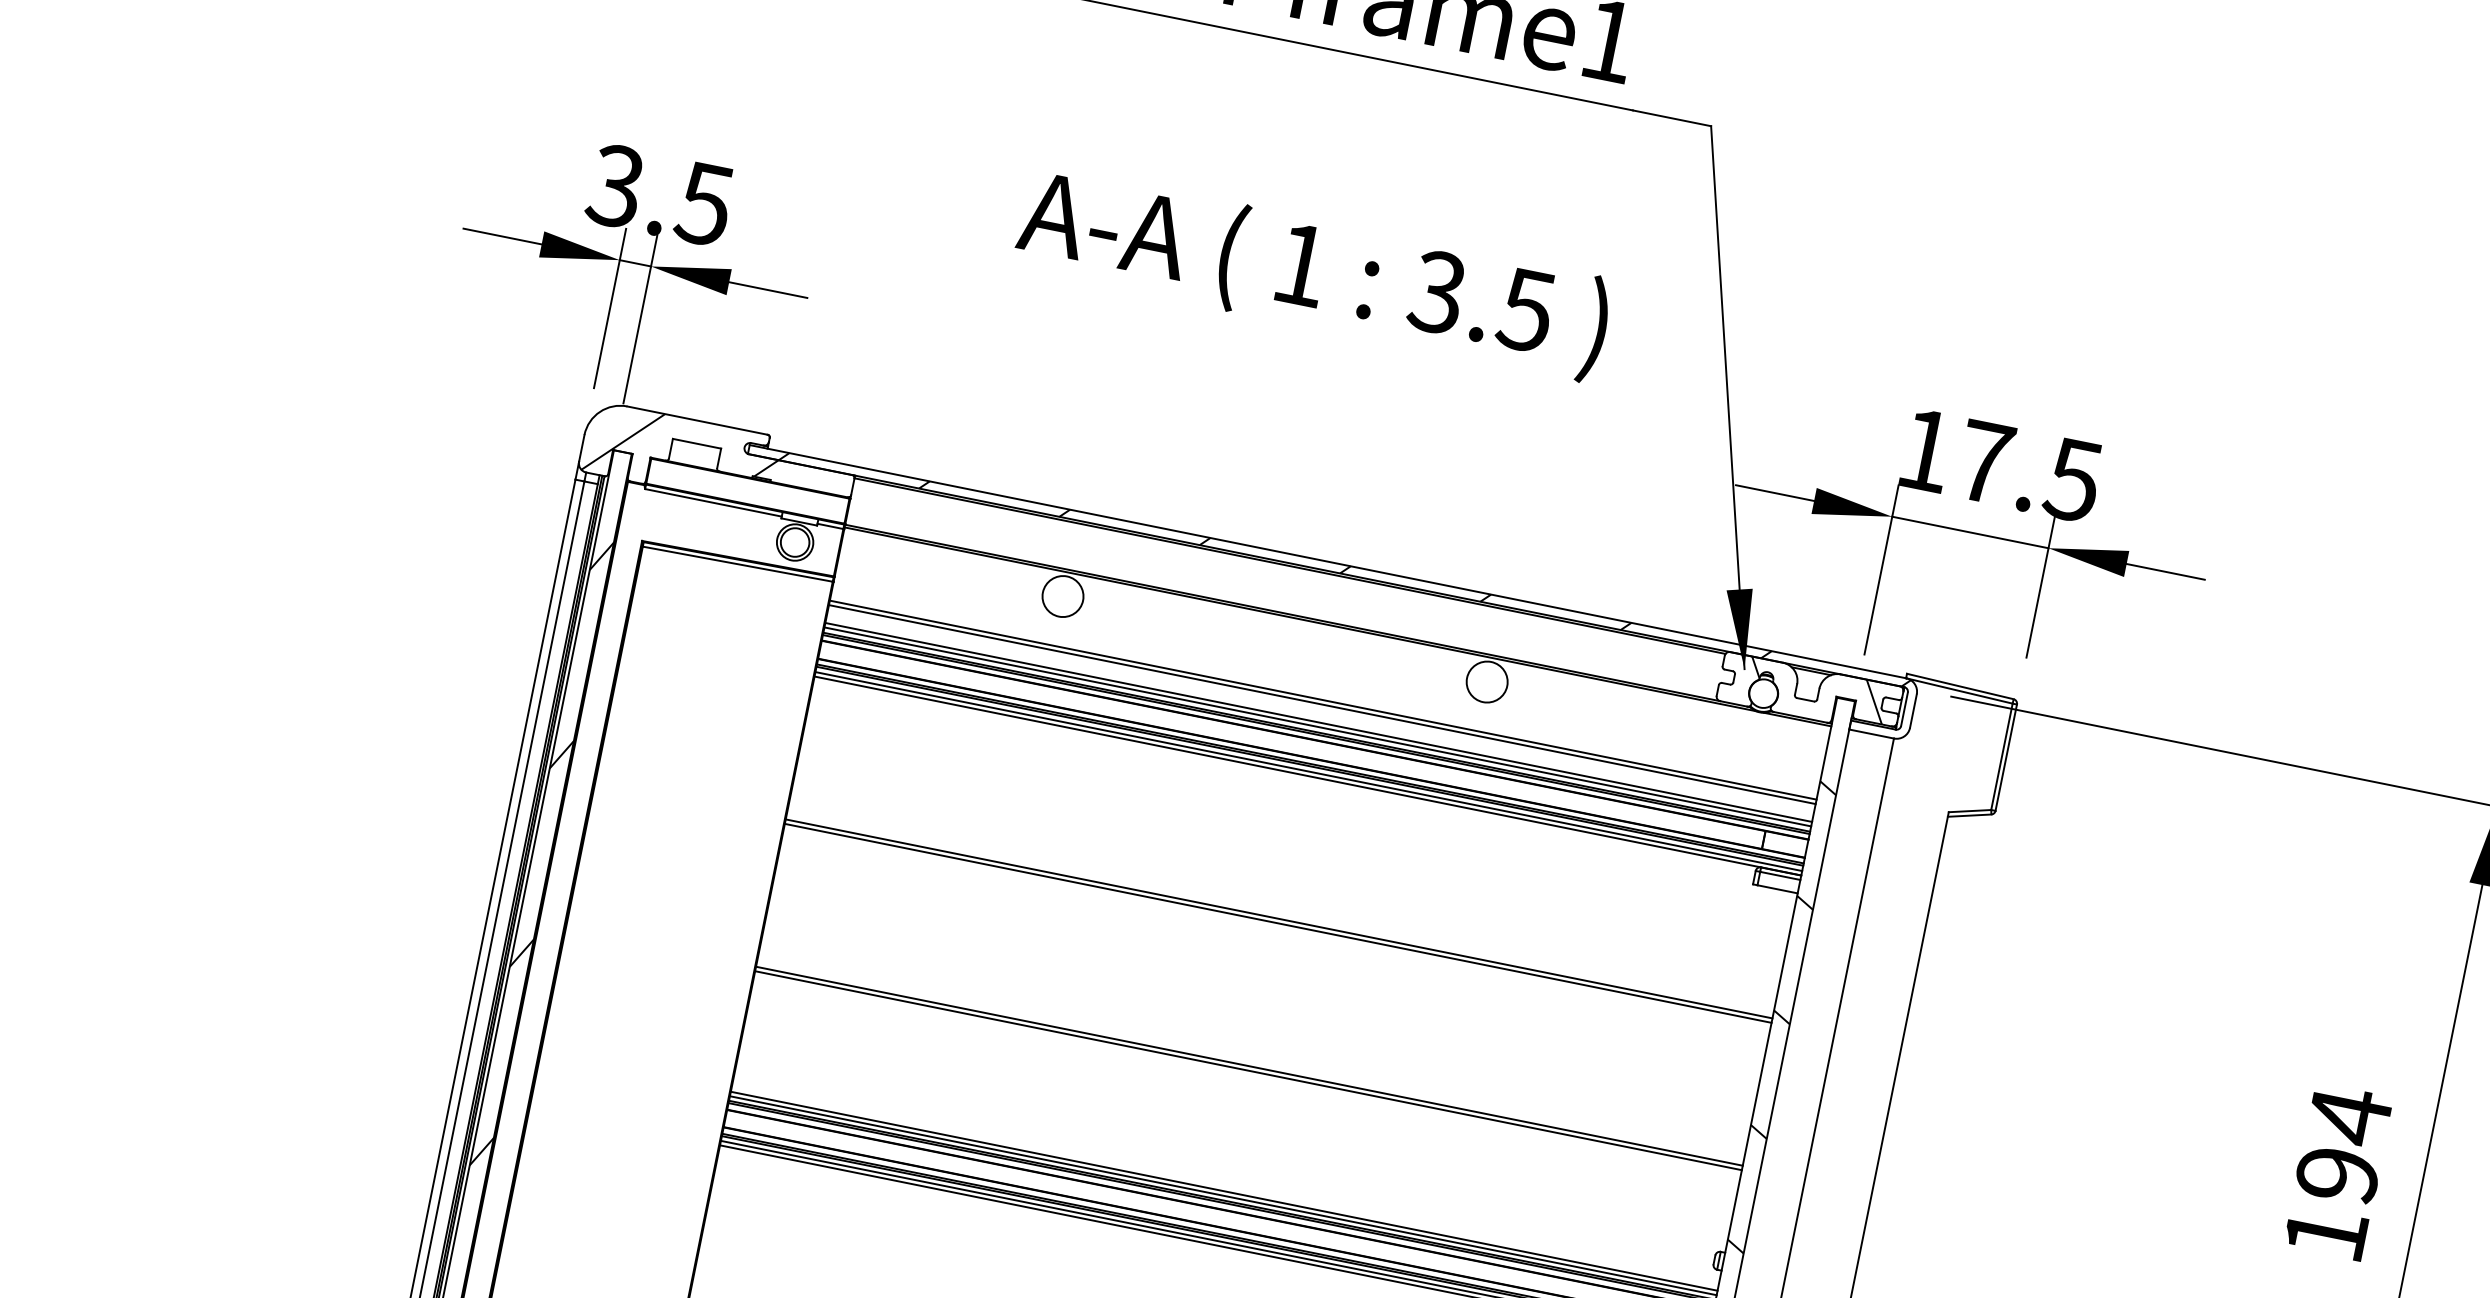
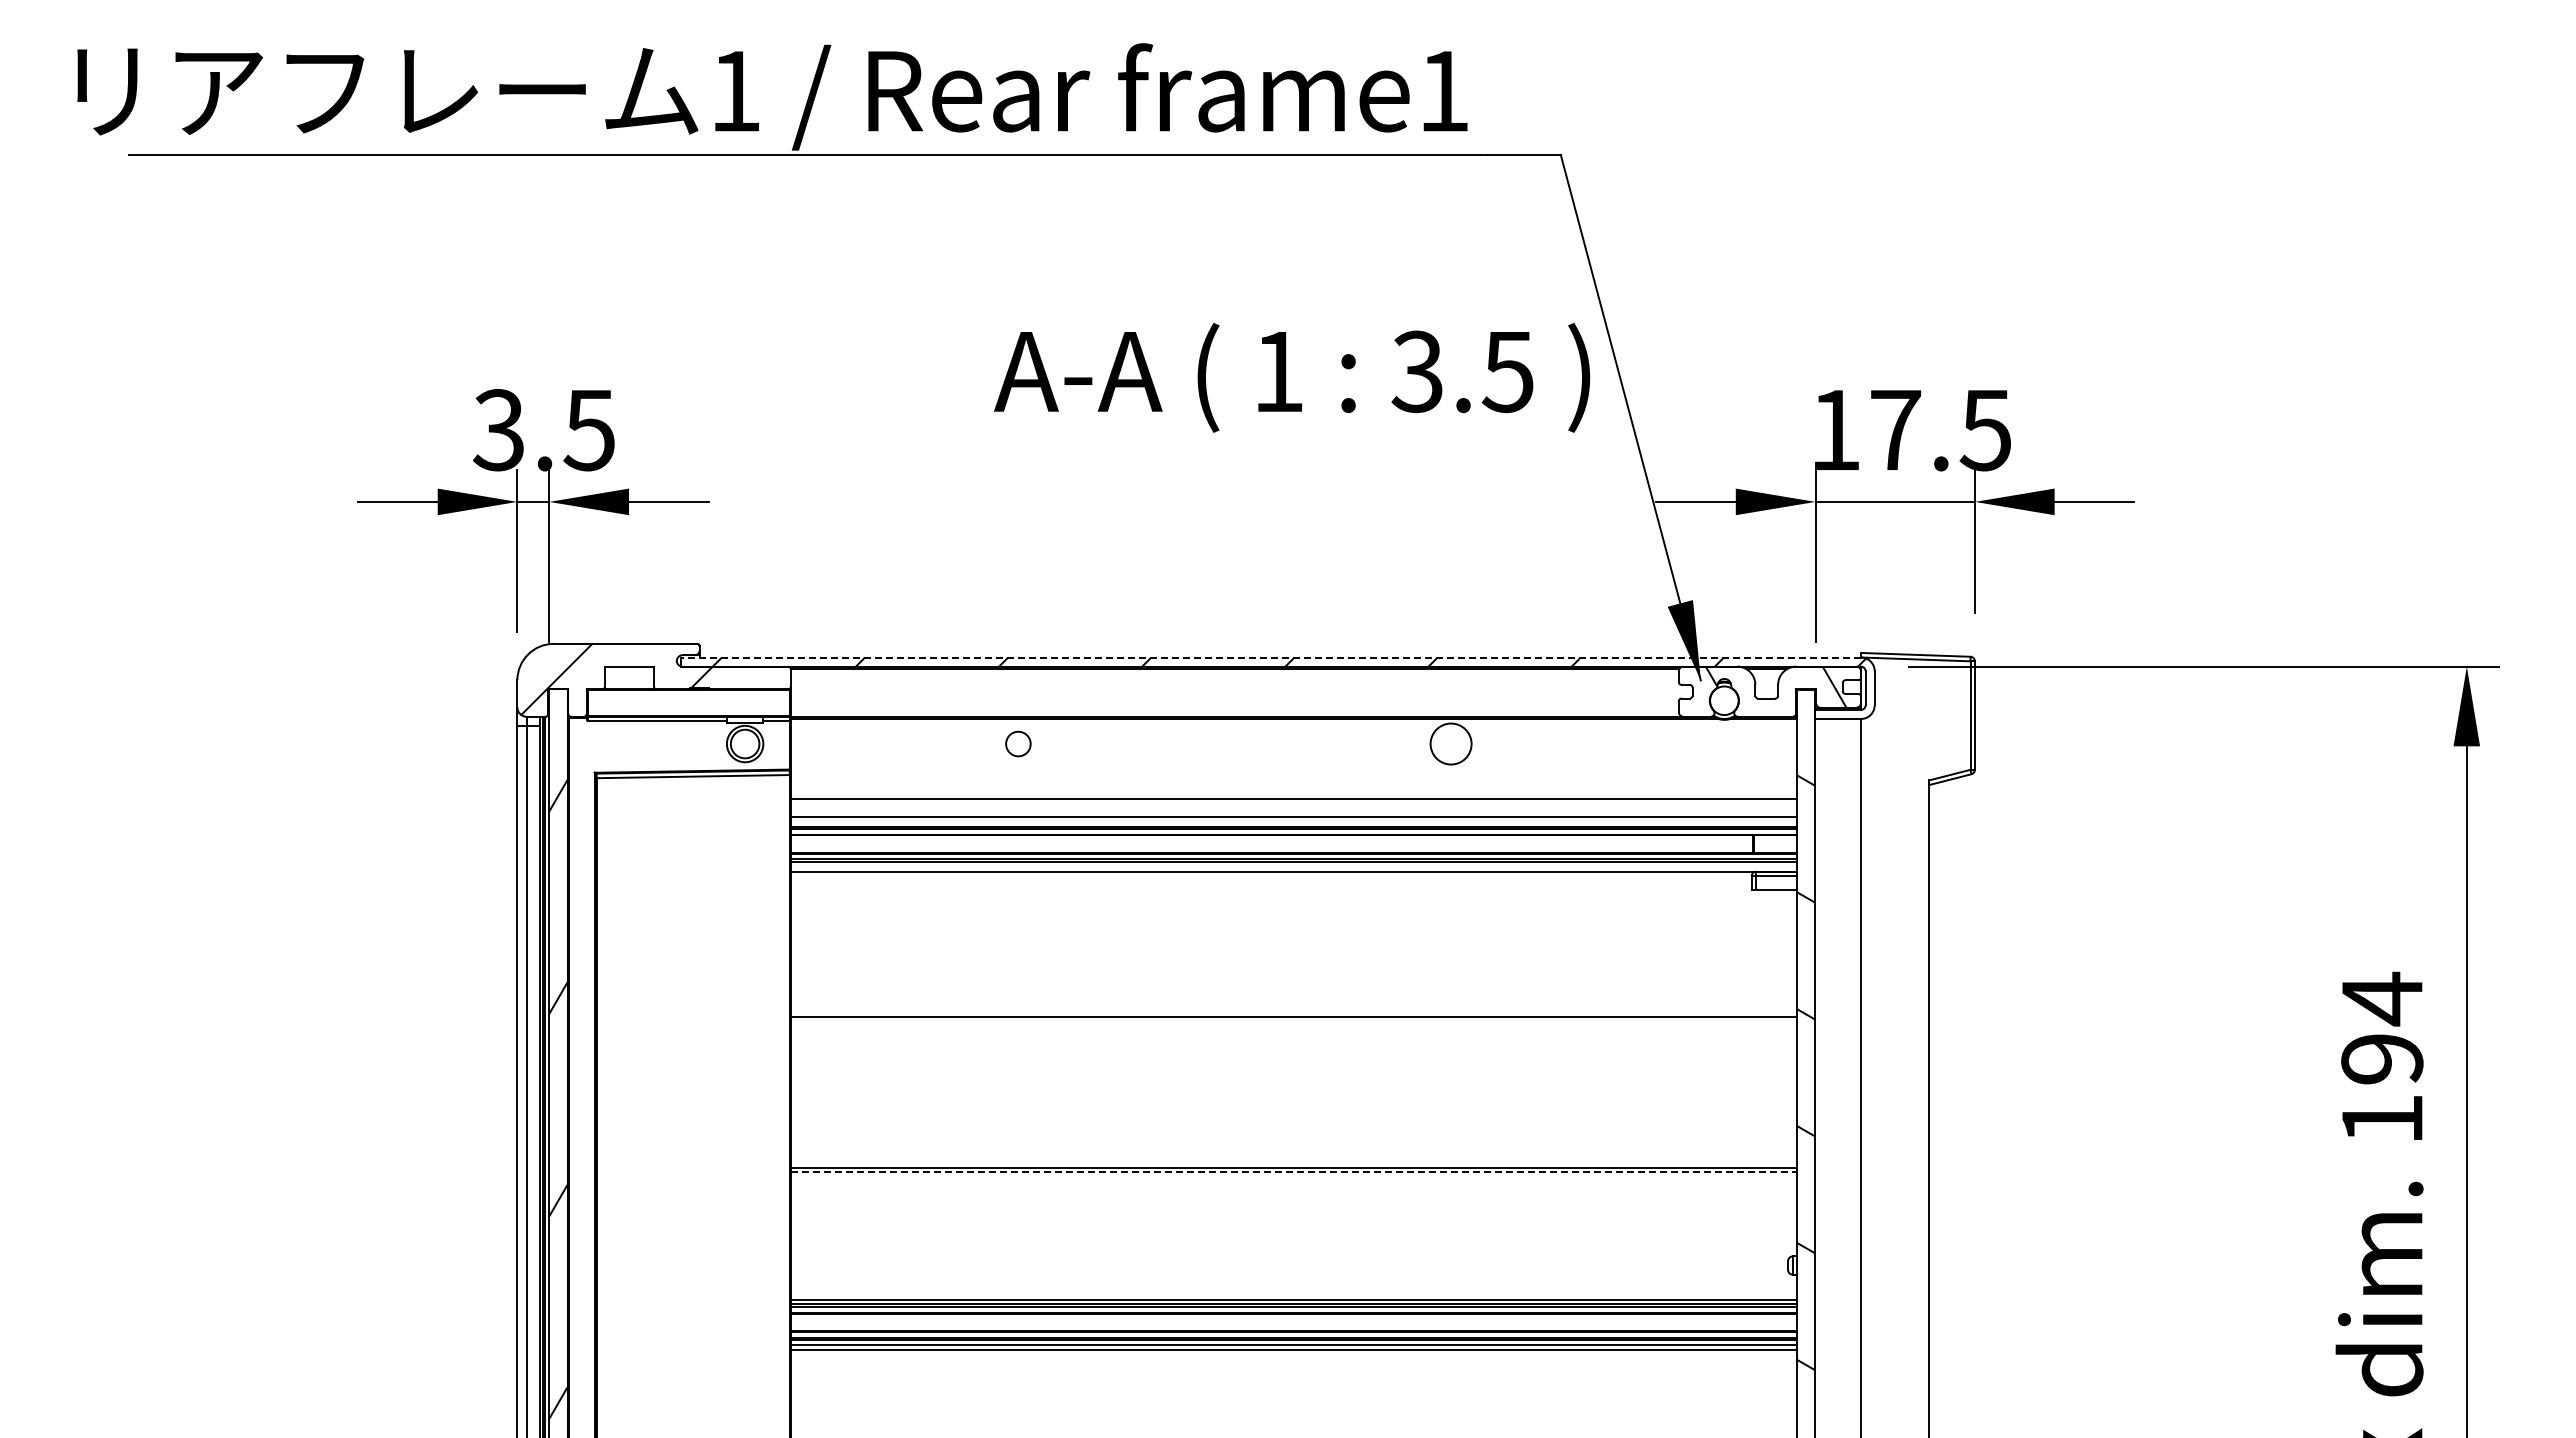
text: (1313, 273) -> (1292, 377), moved
line: (1328, 561) -> (1271, 657), solid -> dashed
circle: (1062, 595) -> (1017, 743), size x0.6
line: (1322, 700) -> (1293, 794), removed
line: (1317, 726) -> (1293, 821), removed
line: (1308, 771) -> (1293, 867), removed
line: (1277, 922) -> (1293, 1021), removed
line: (1248, 1071) -> (1294, 1172), solid -> dashed
line: (1223, 1191) -> (1293, 1295), removed

